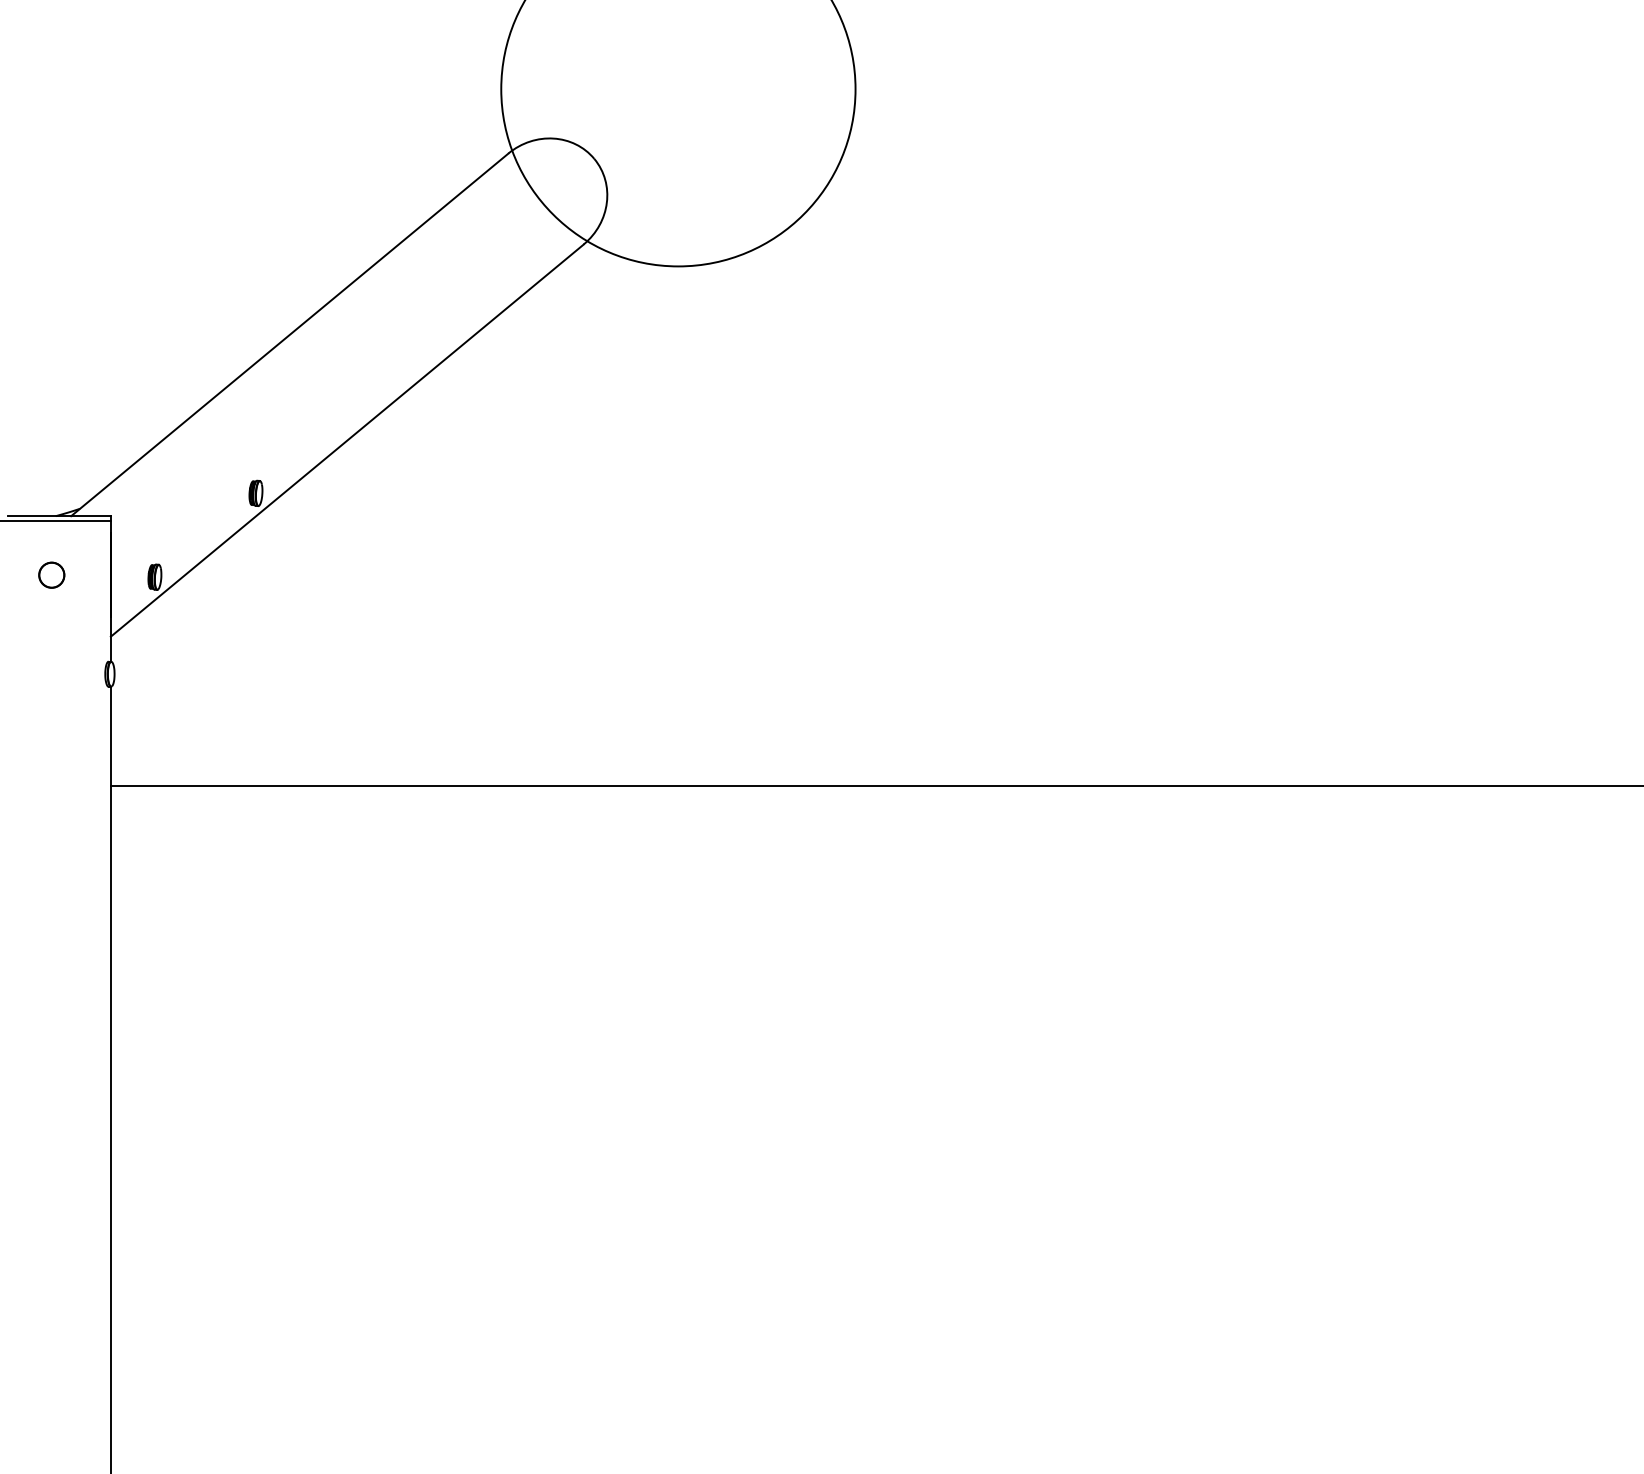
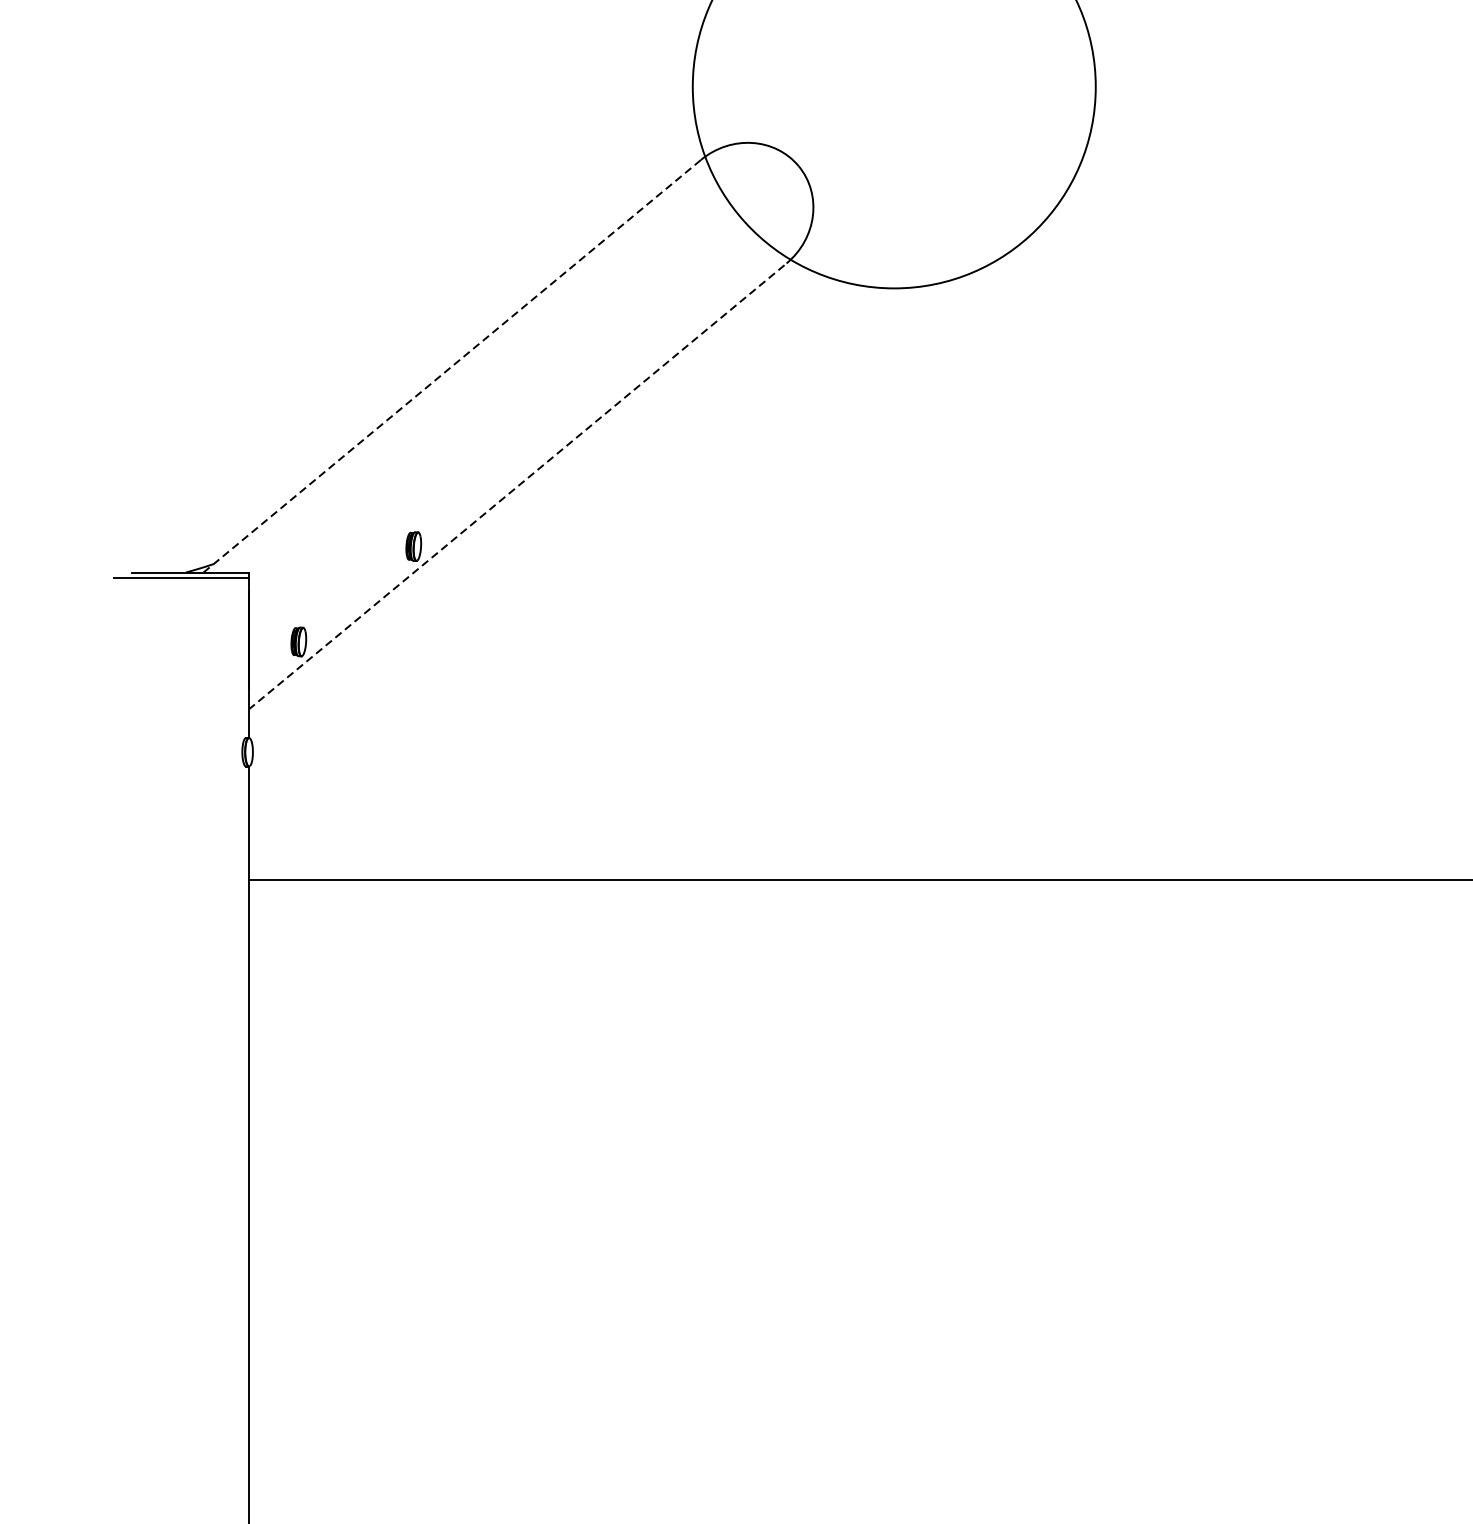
line: (289, 334) -> (451, 365), solid -> dashed
line: (347, 440) -> (517, 486), solid -> dashed
circle: (51, 574) -> (181, 638), removed

